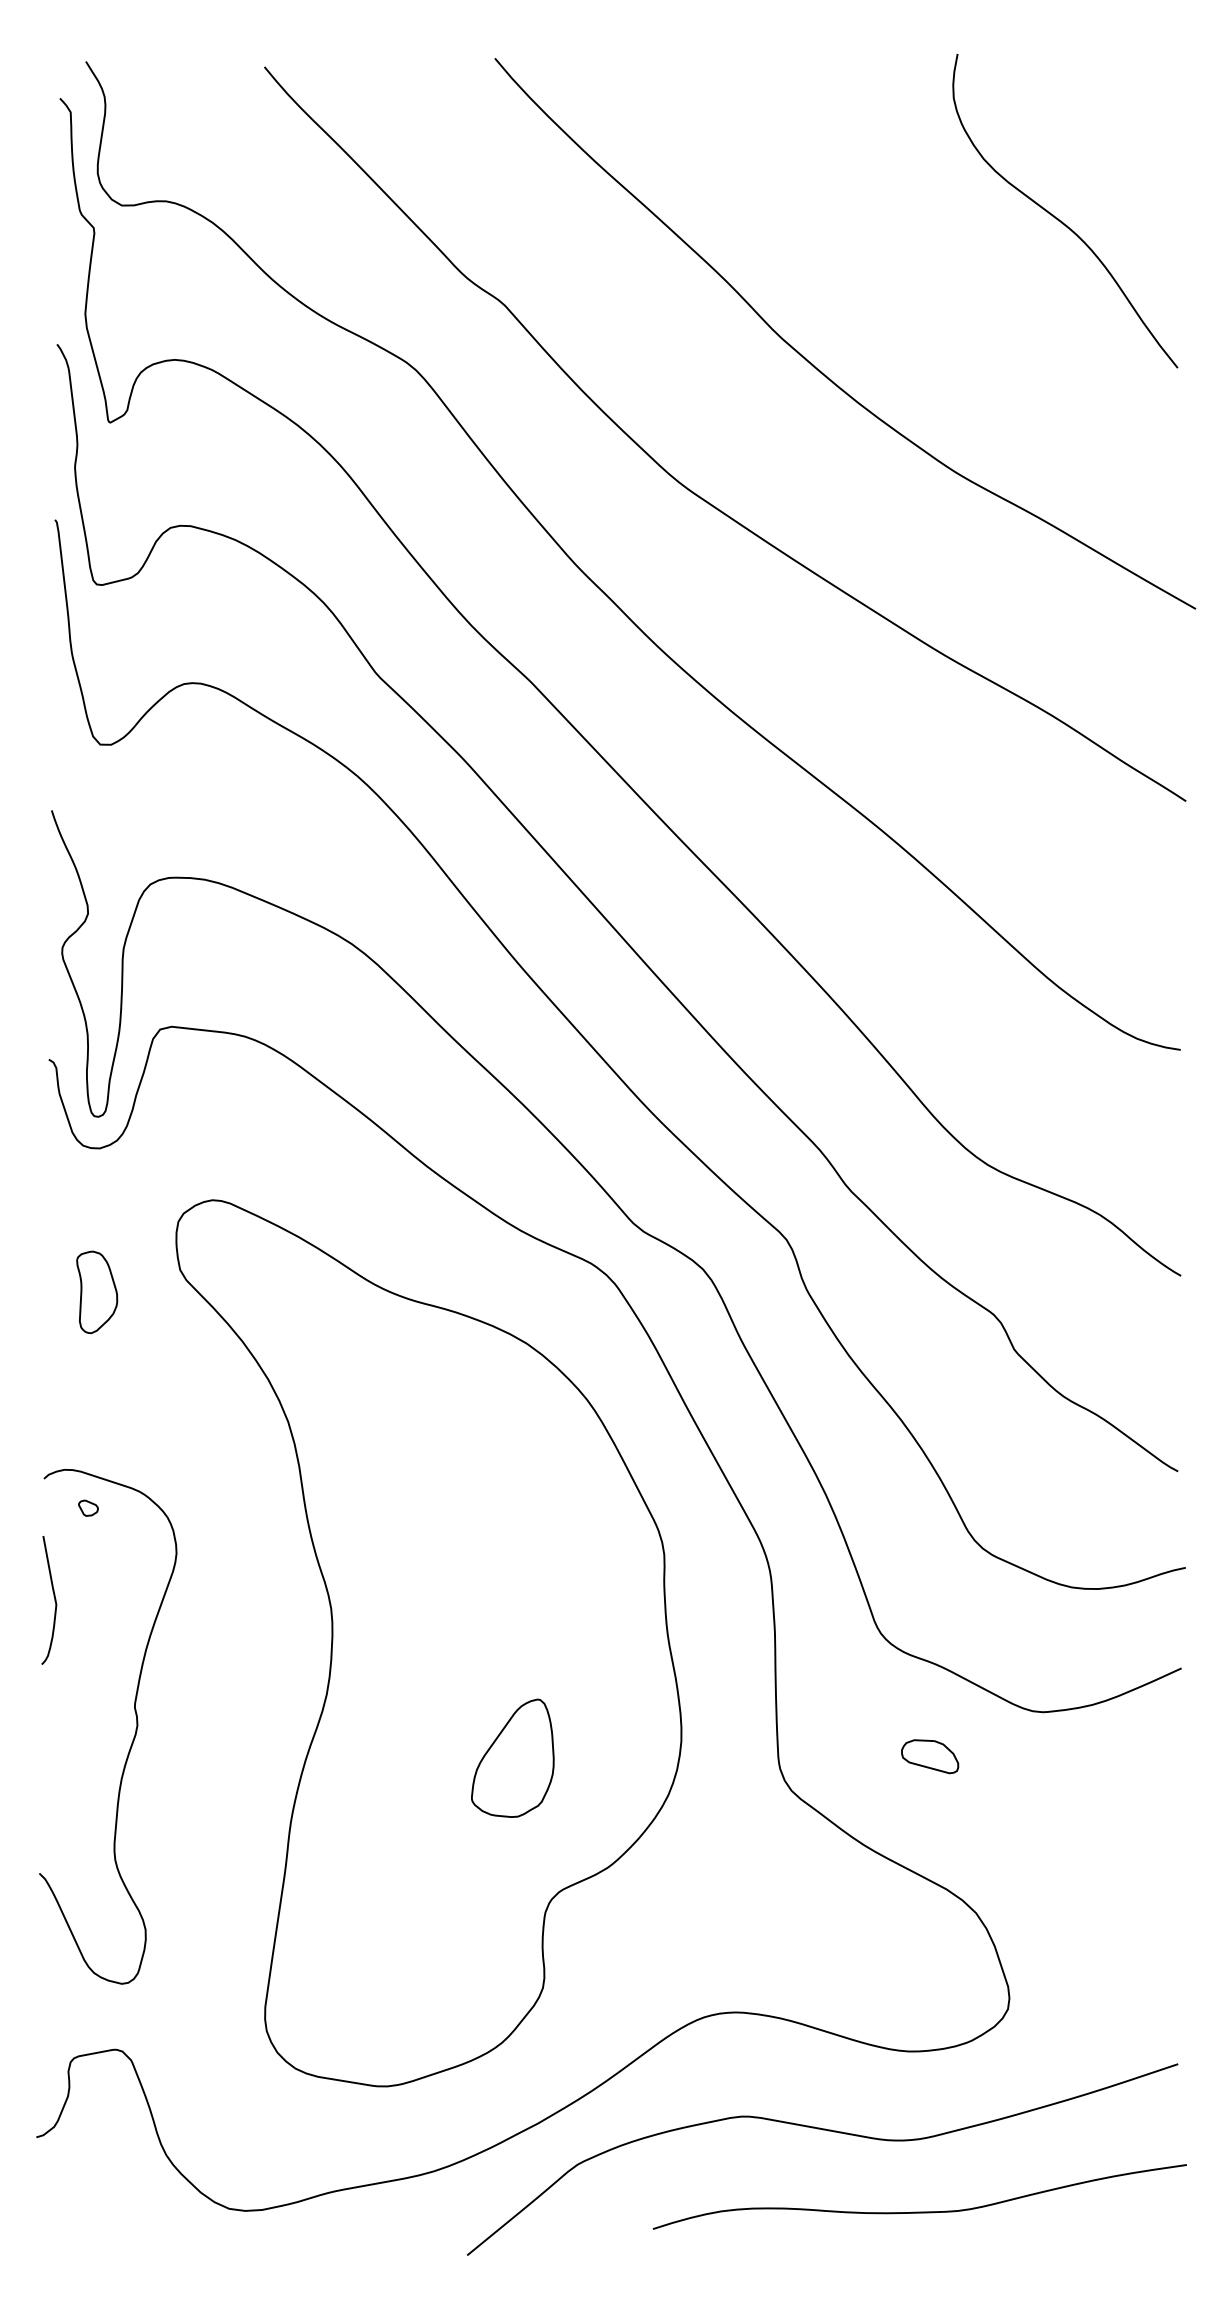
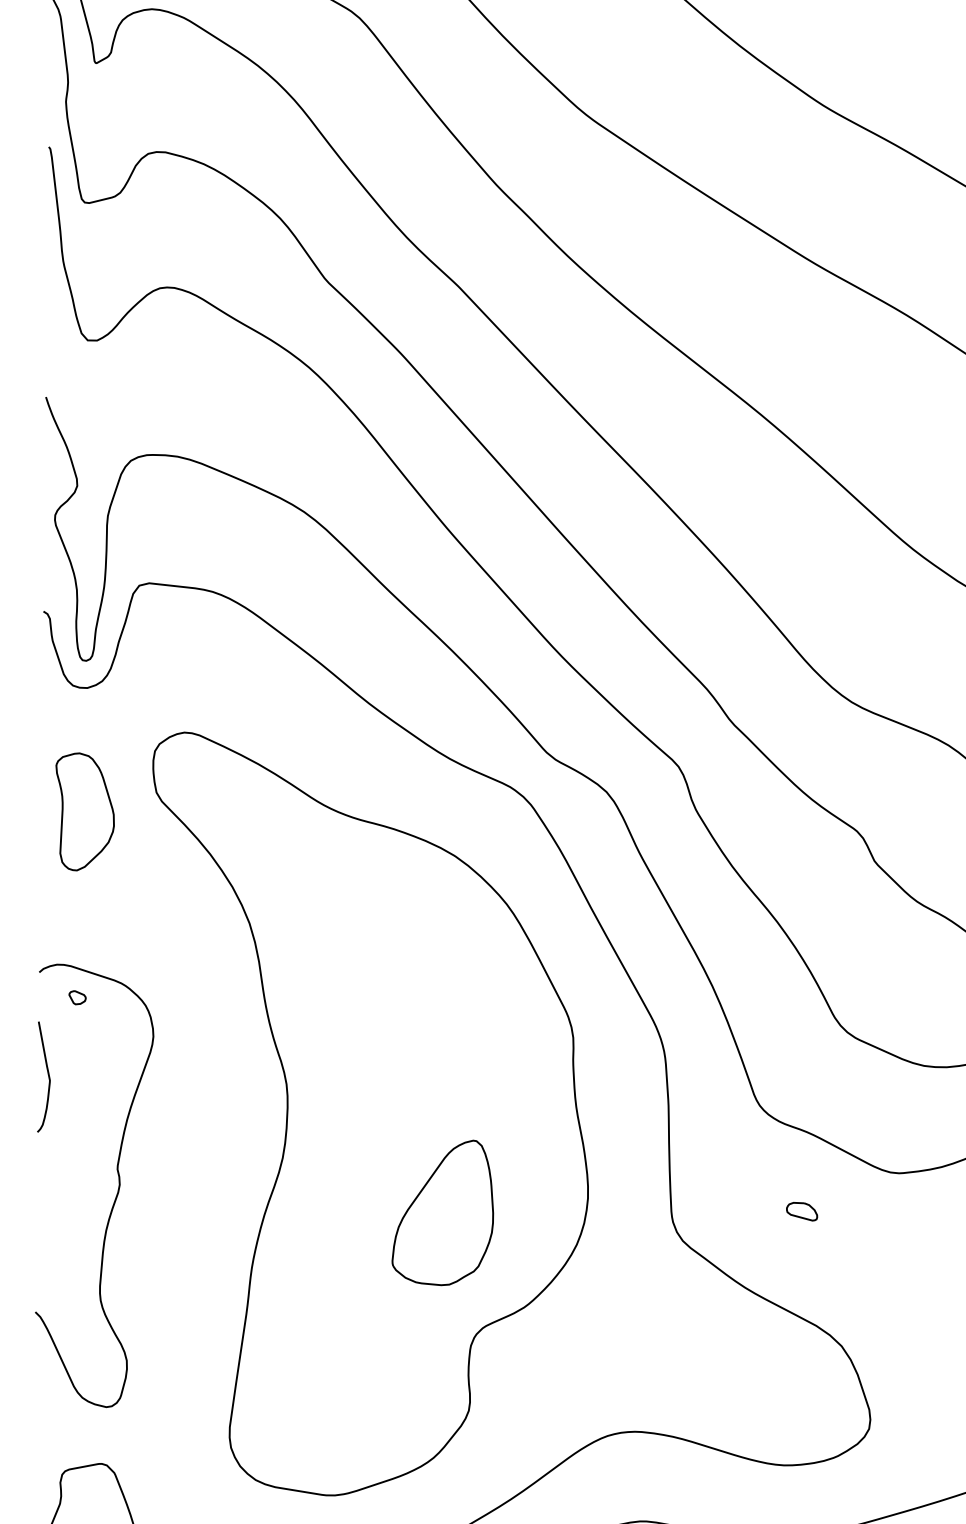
part: (96, 1292) -> (84, 812), size x1.67
part: (929, 1756) -> (801, 1211), size x0.62
part: (512, 1758) -> (442, 1213), size x1.43

